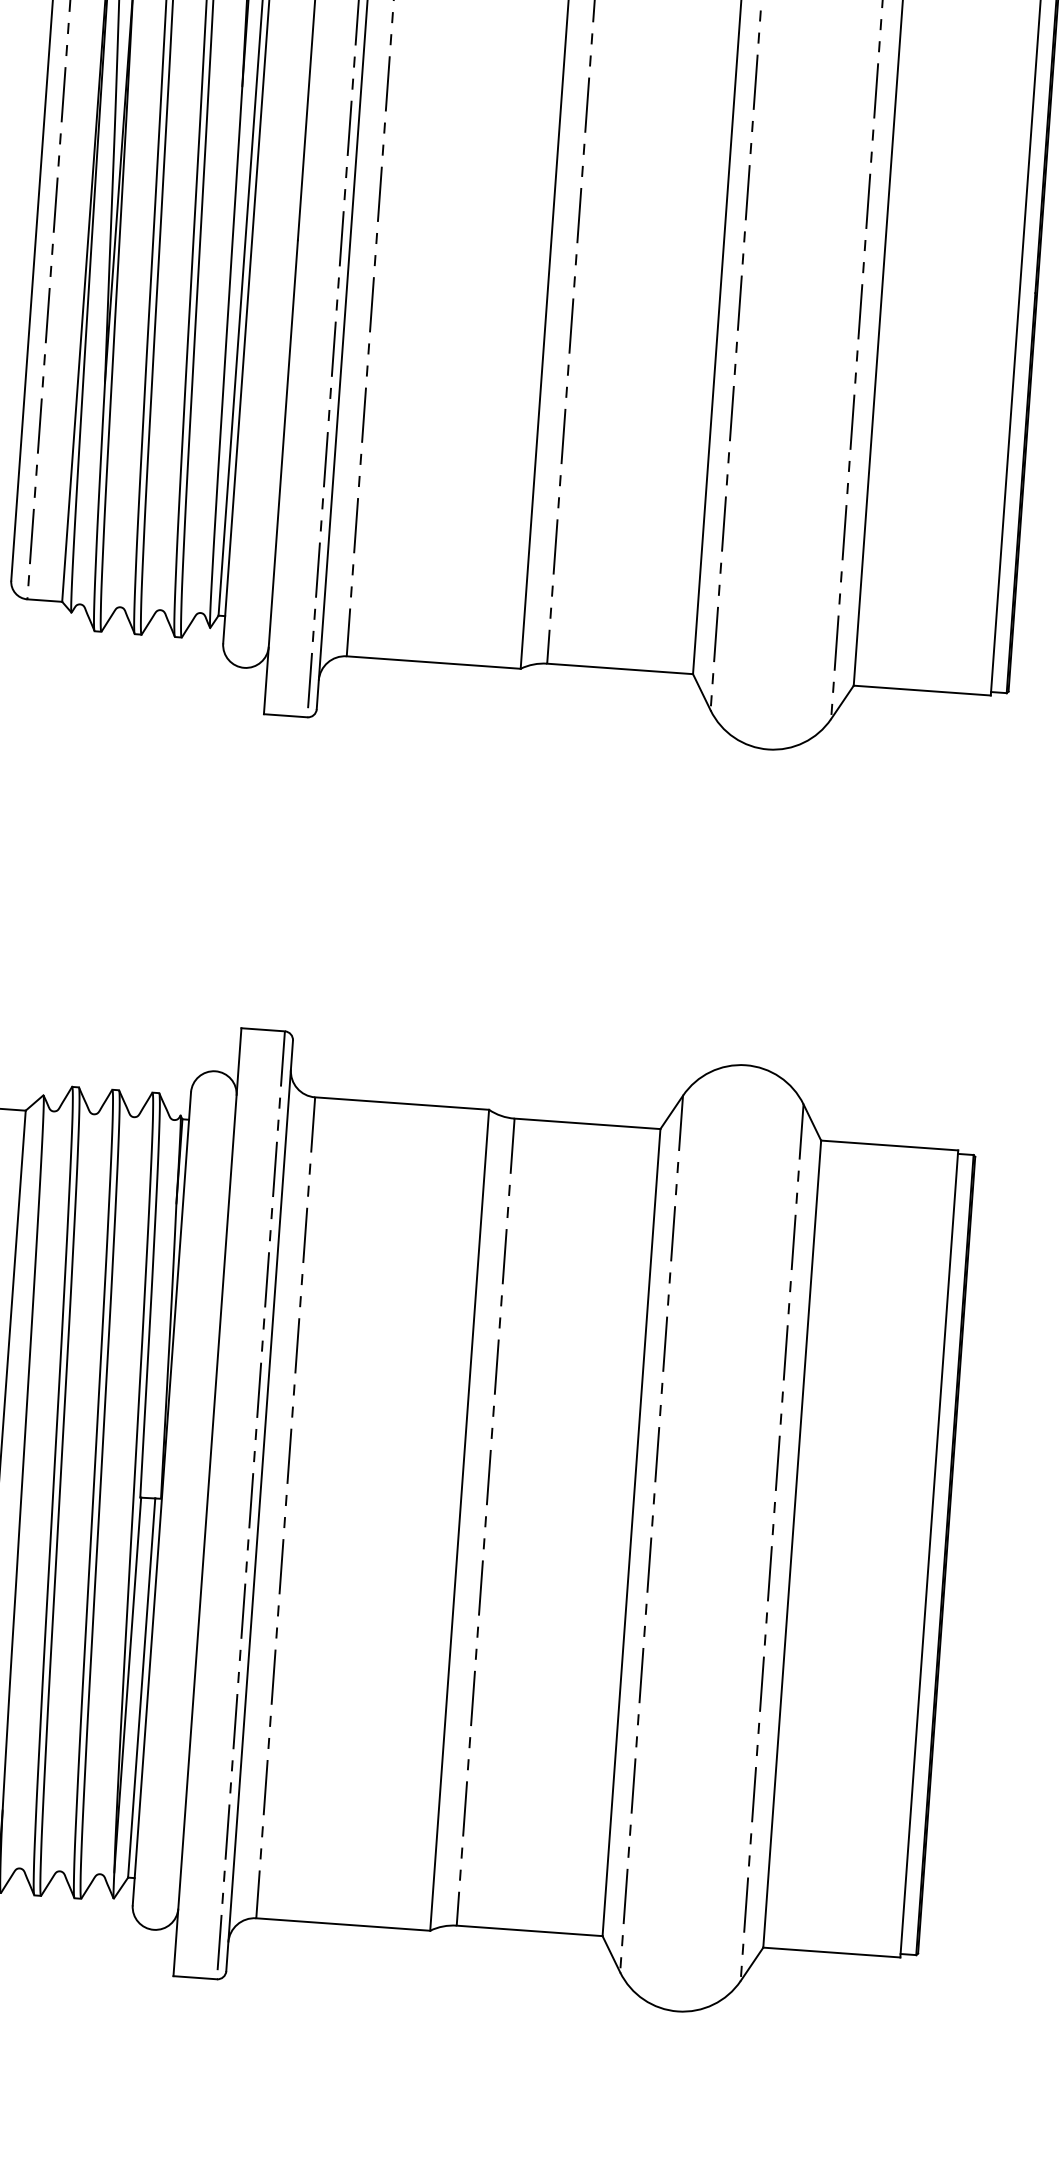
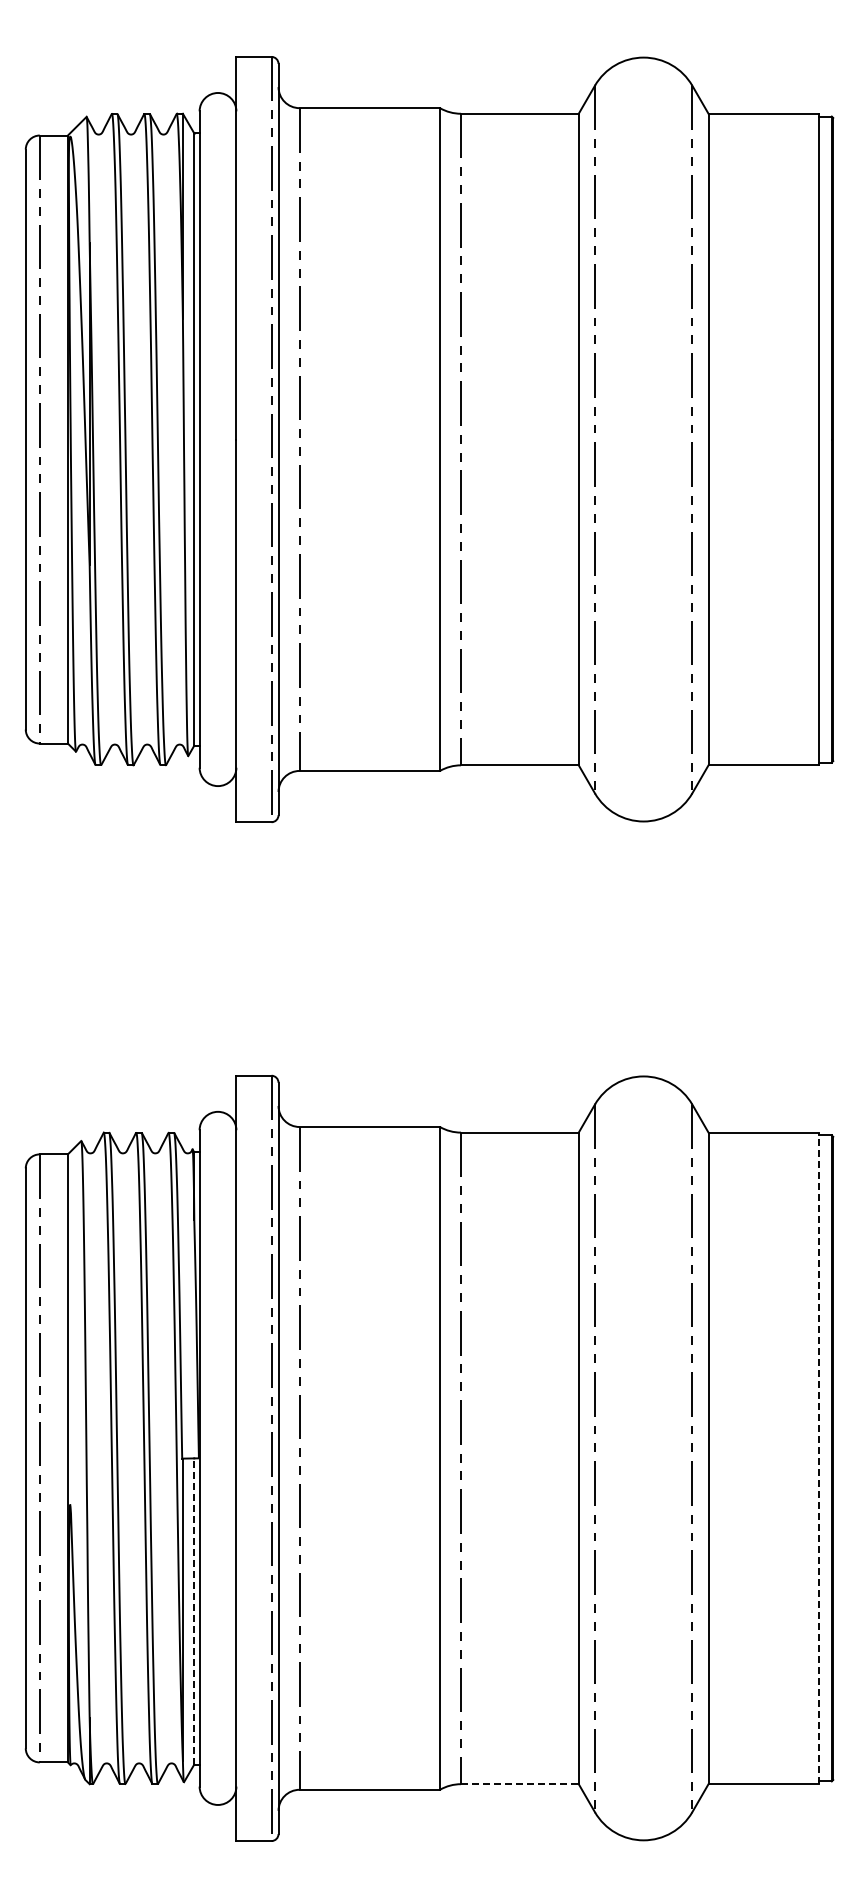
line: (929, 1554) -> (819, 1458), solid -> dashed
line: (142, 1686) -> (194, 1610), solid -> dashed
line: (529, 1931) -> (519, 1784), solid -> dashed

